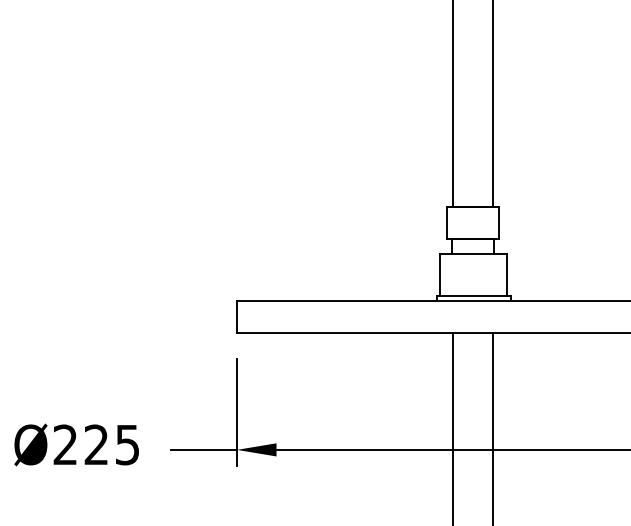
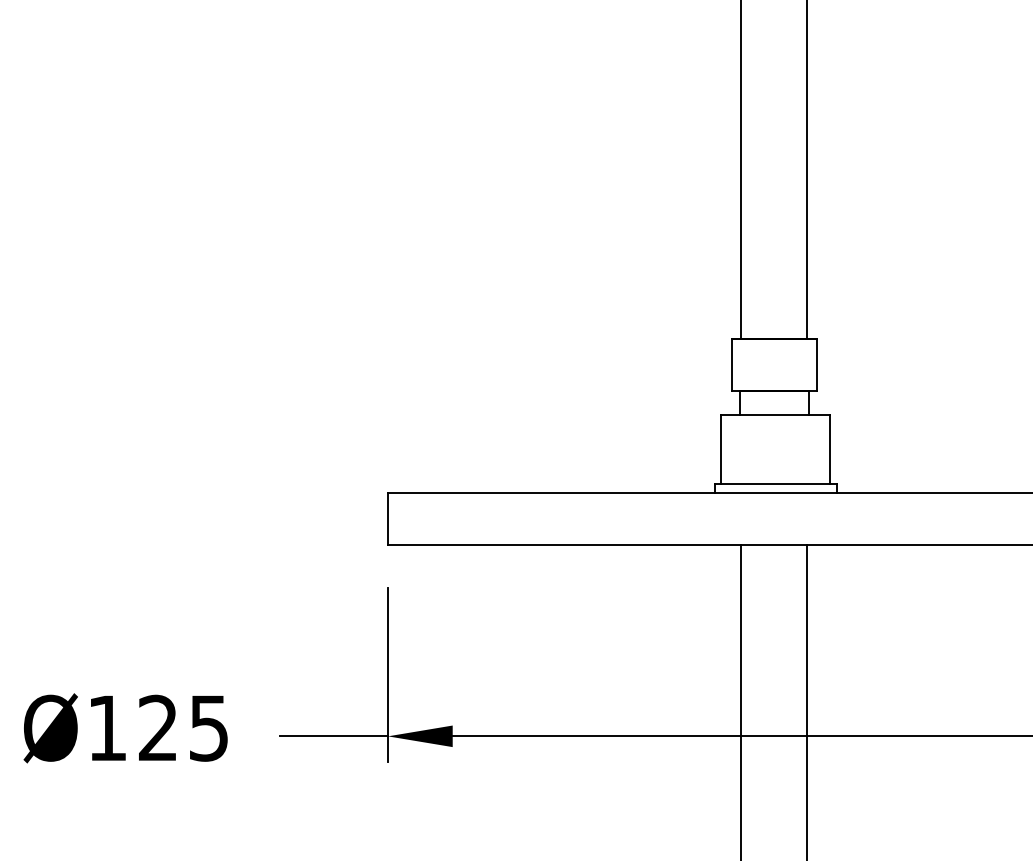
text: (64, 444) -> (105, 727), Ø225 -> Ø125

